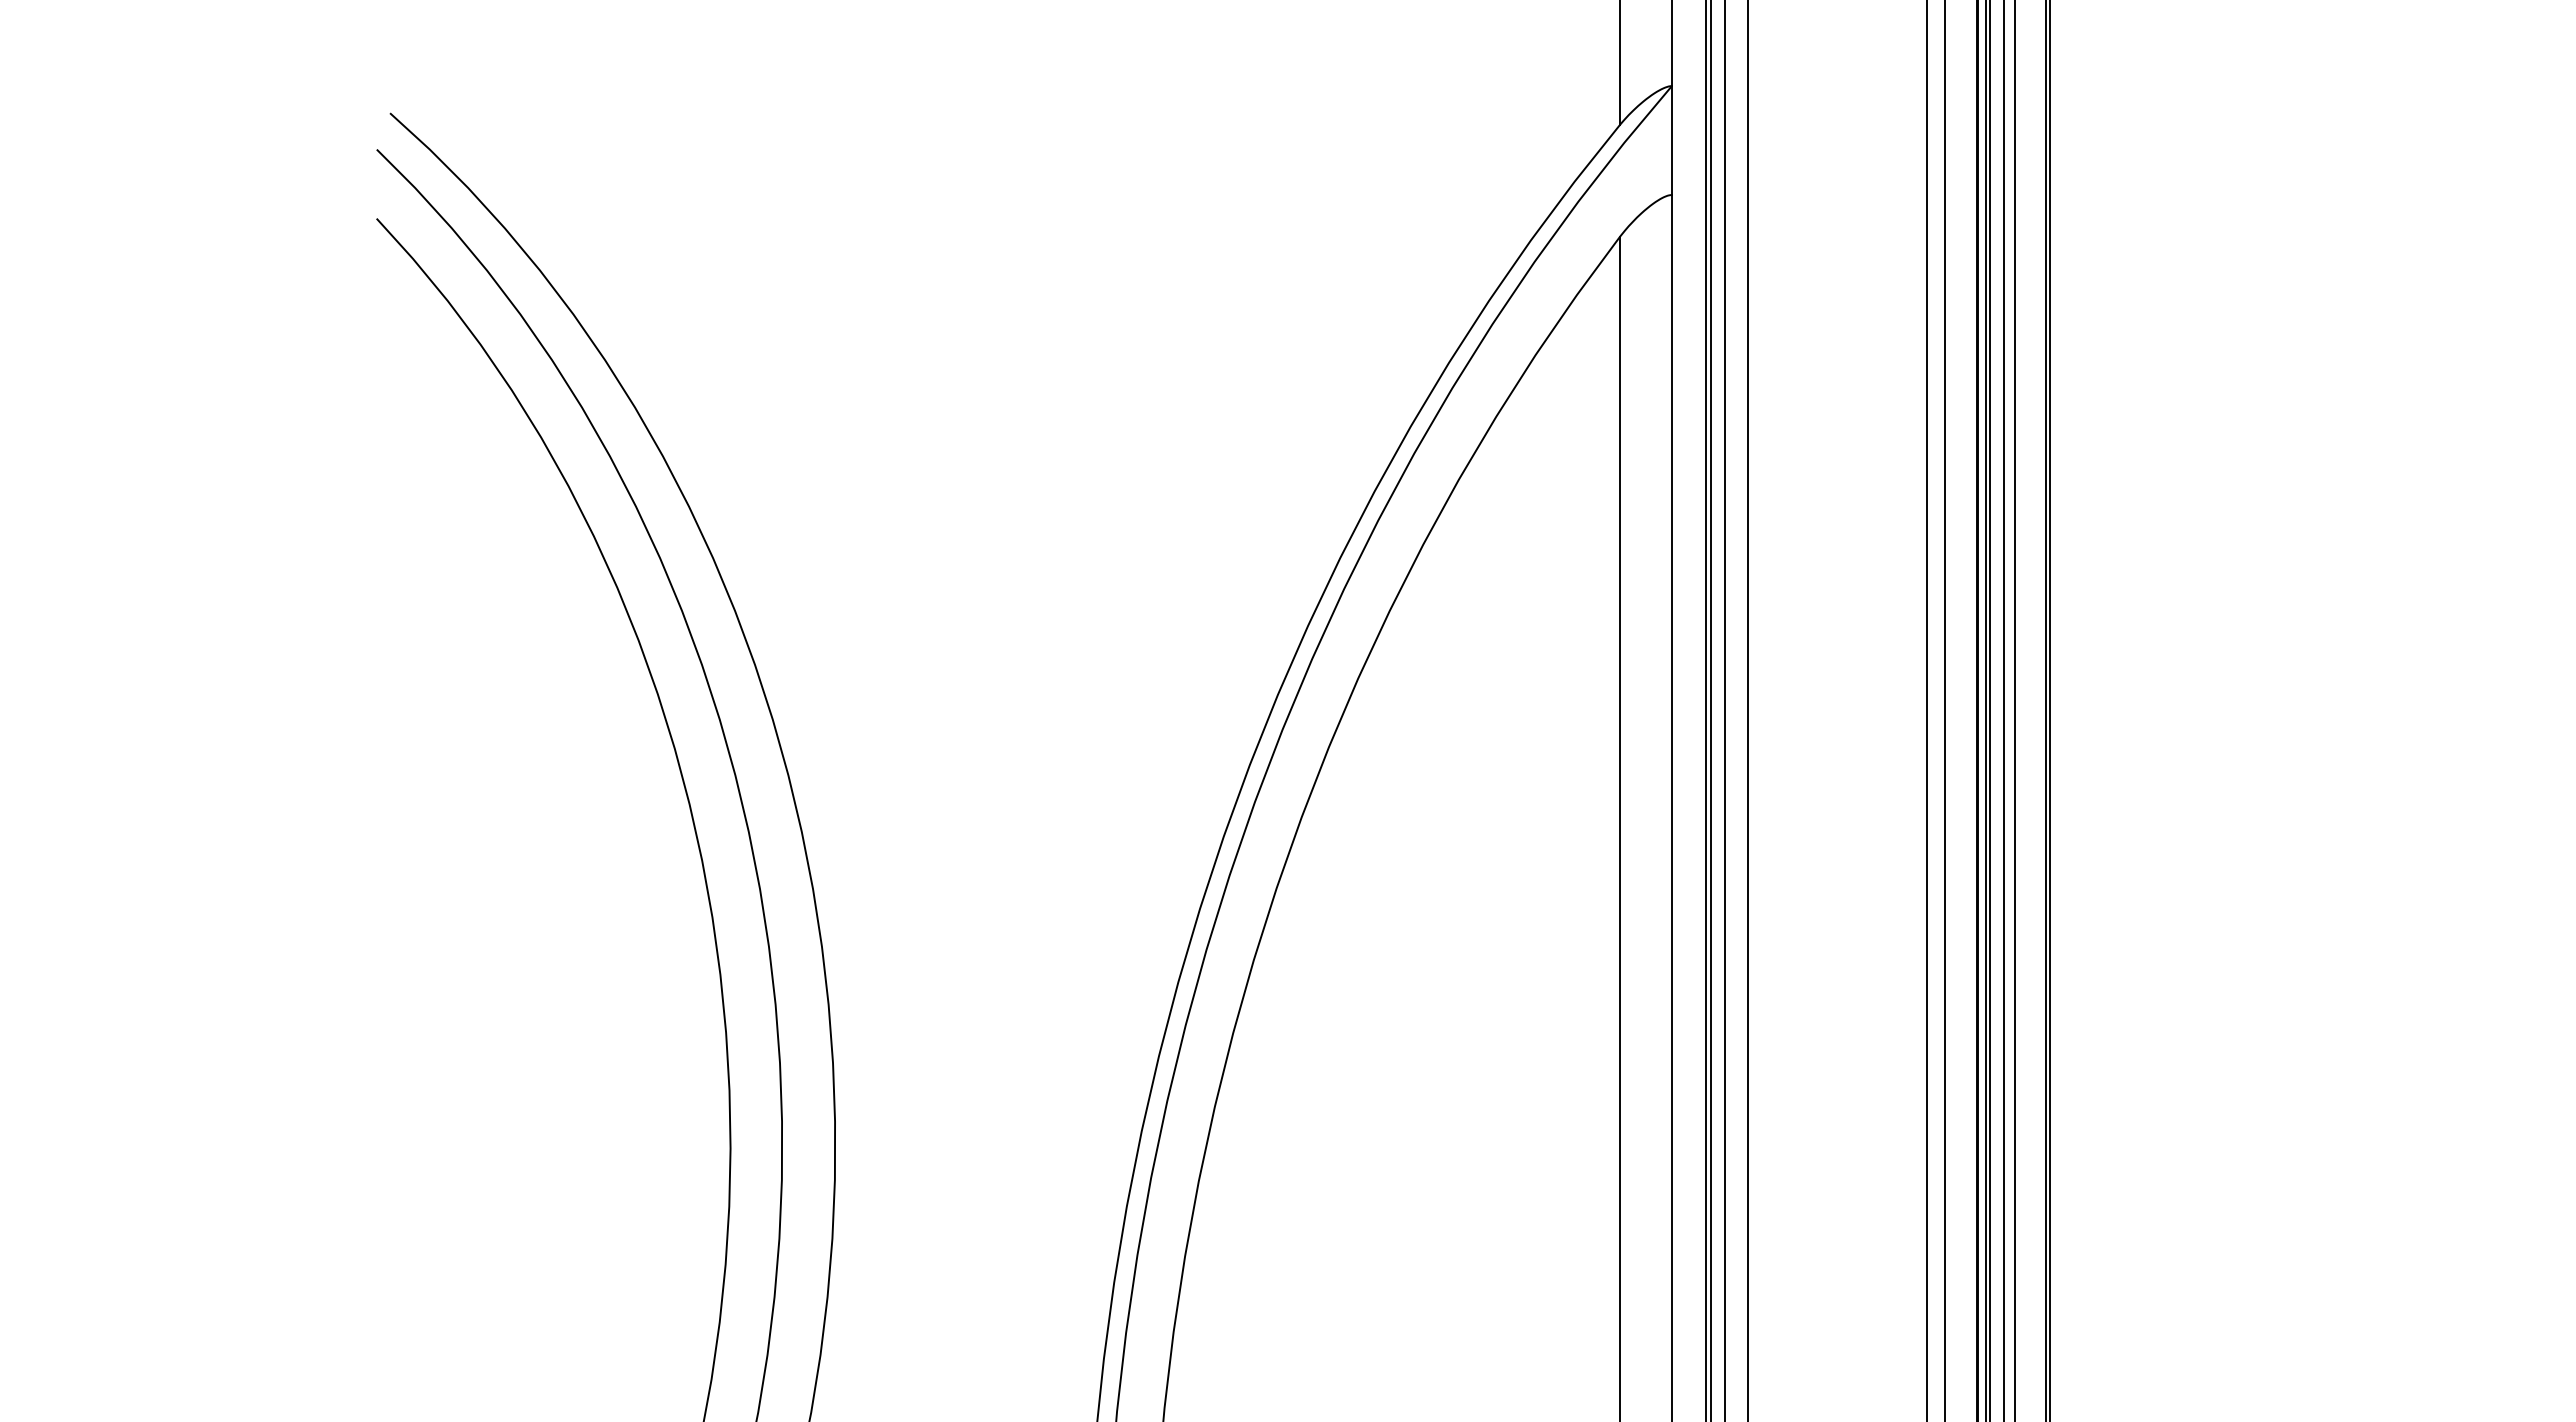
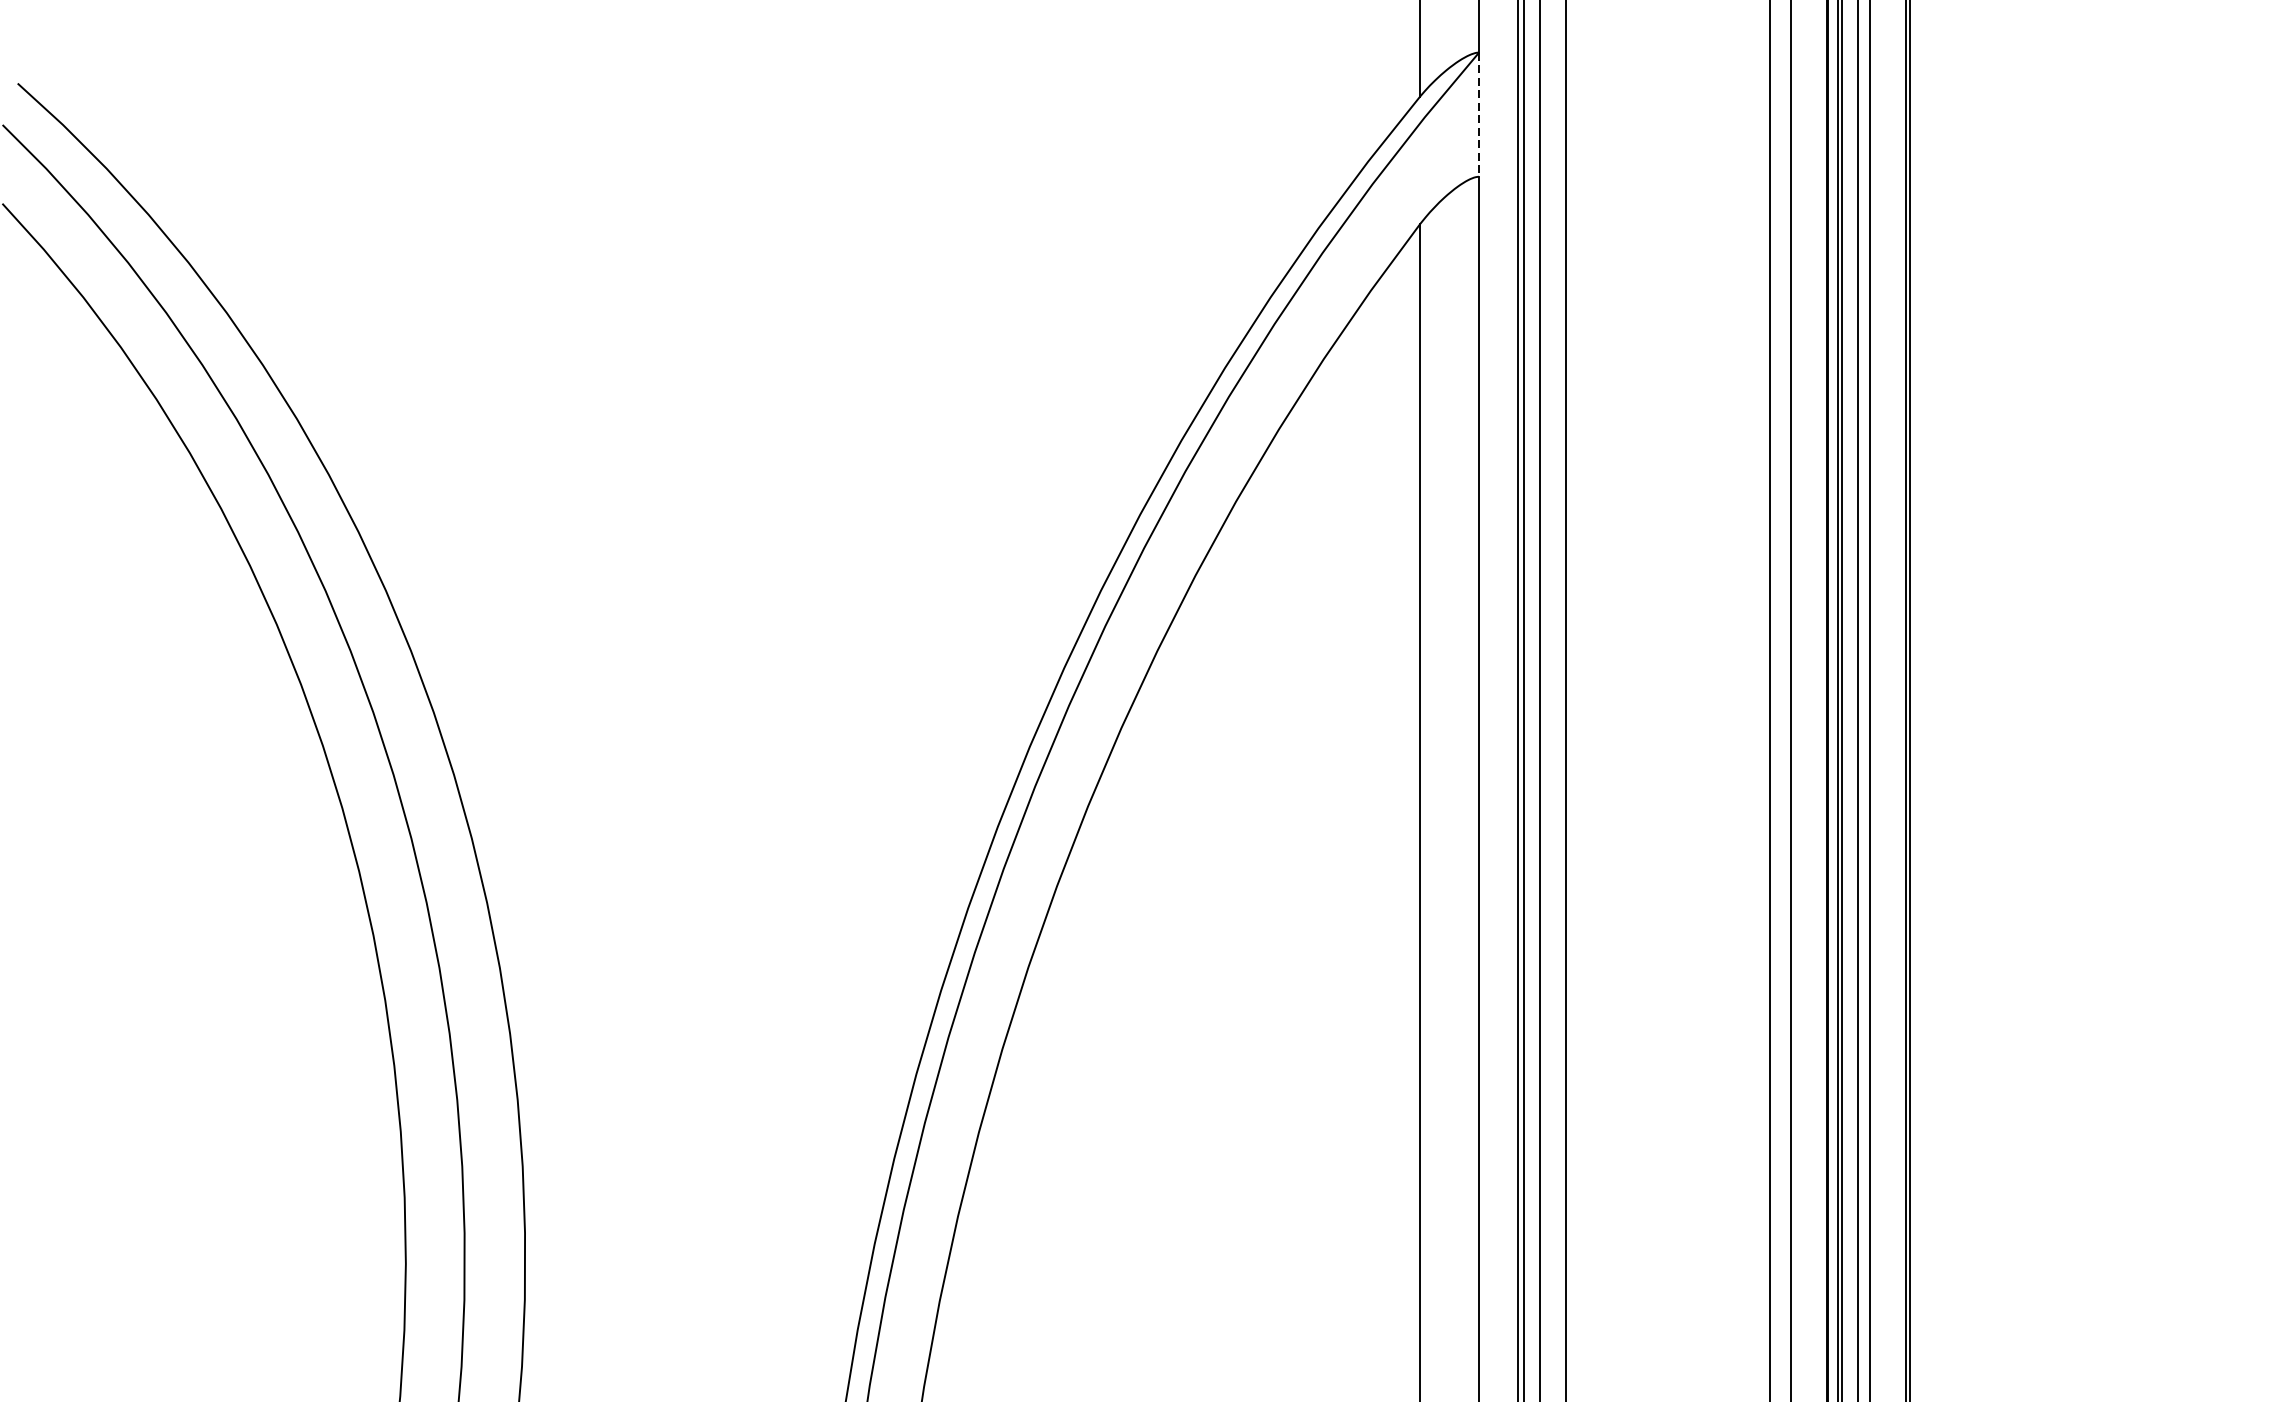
line: (1671, 141) -> (1478, 115), solid -> dashed

